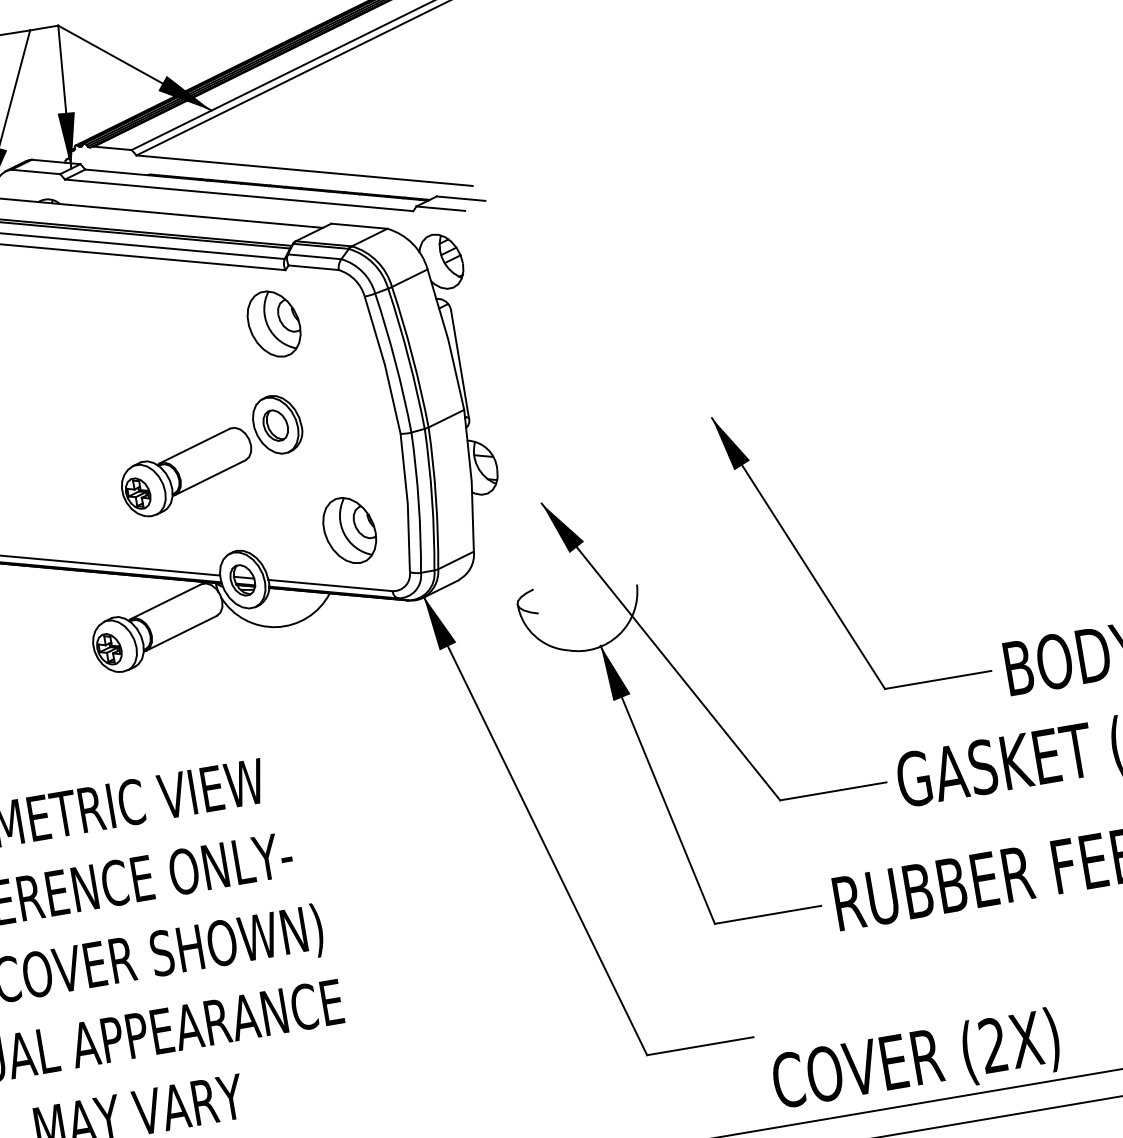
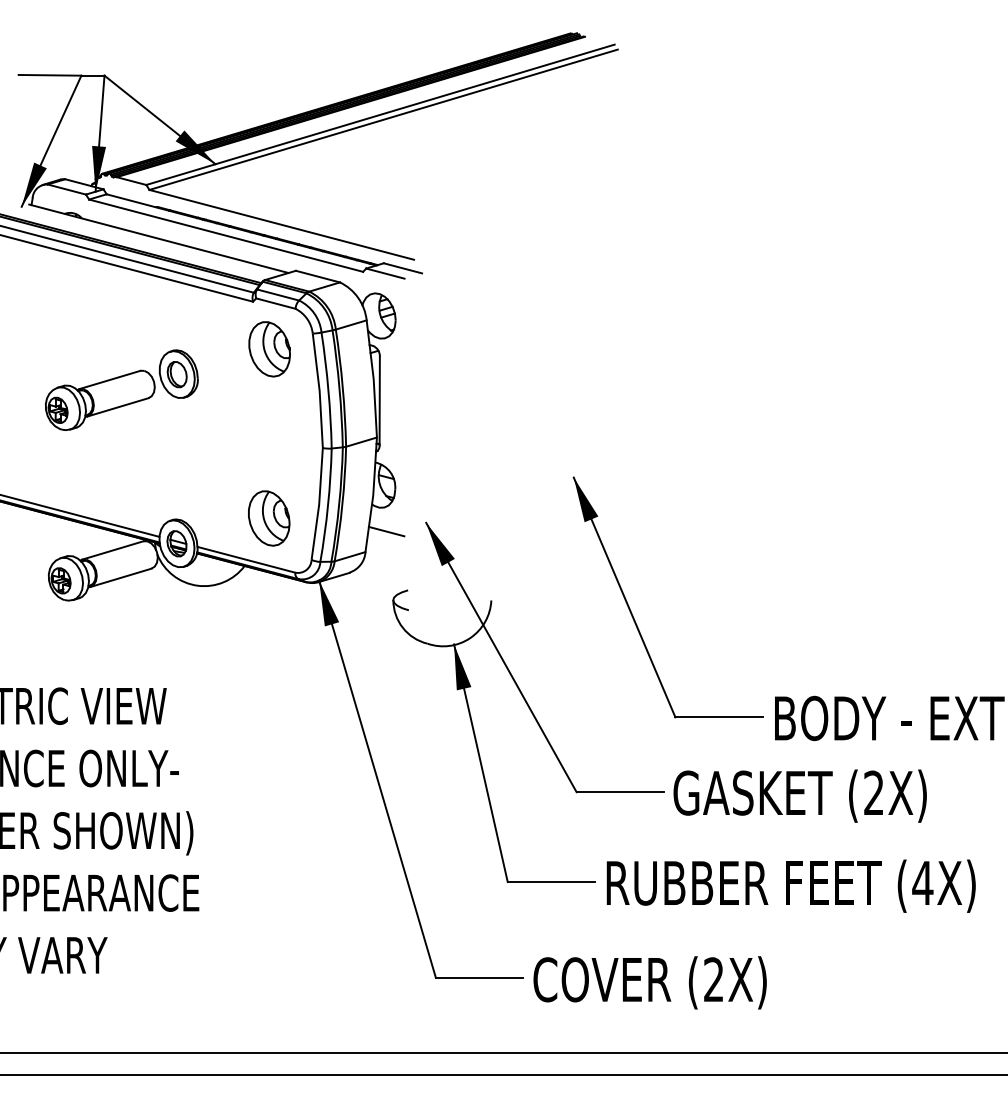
part: (273, 324) -> (269, 349), moved
part: (211, 455) -> (121, 389), moved
line: (495, 522) -> (386, 531), added
text: (915, 1061) -> (649, 982), moved

